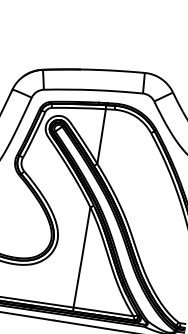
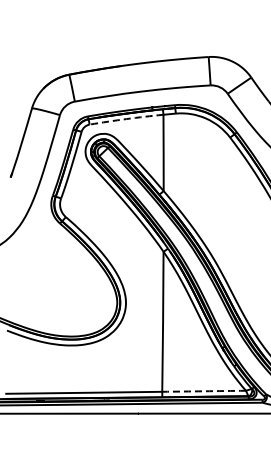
arc: (78, 108) -> (126, 119), solid -> dashed
arc: (103, 312) -> (204, 391), solid -> dashed

